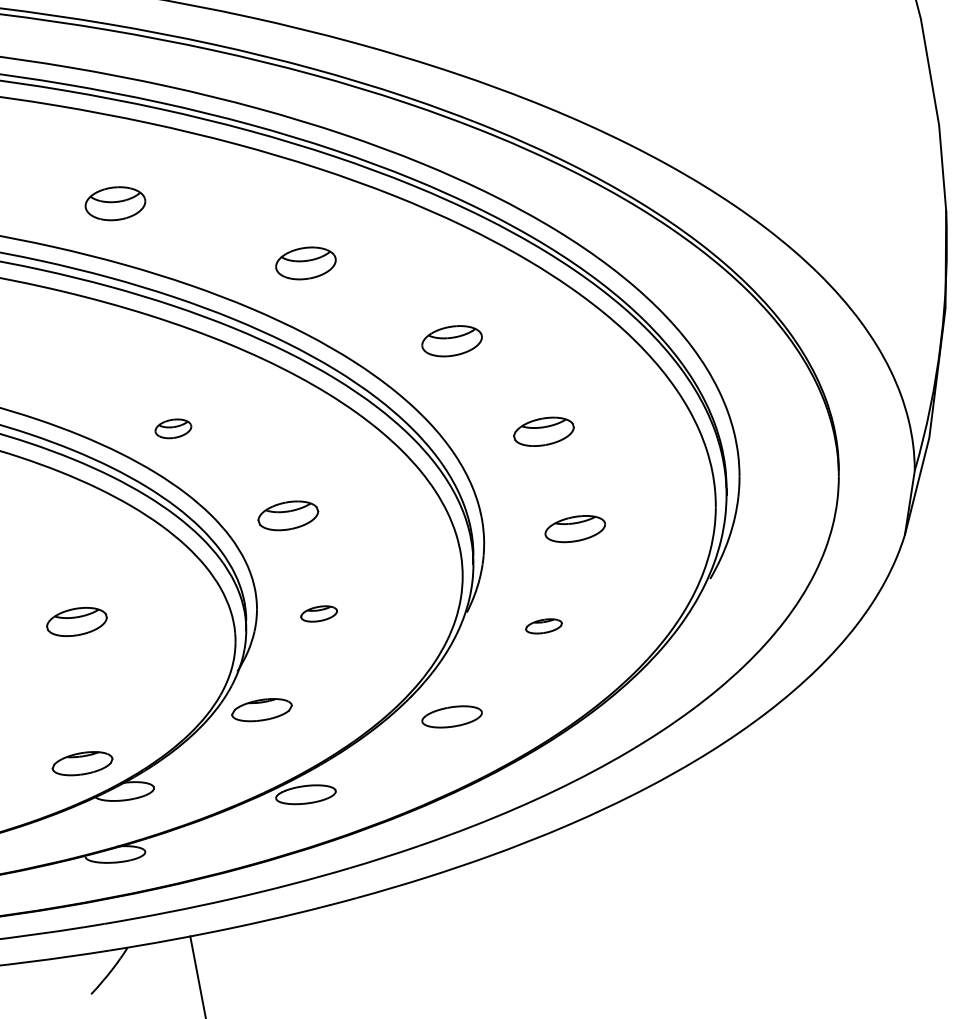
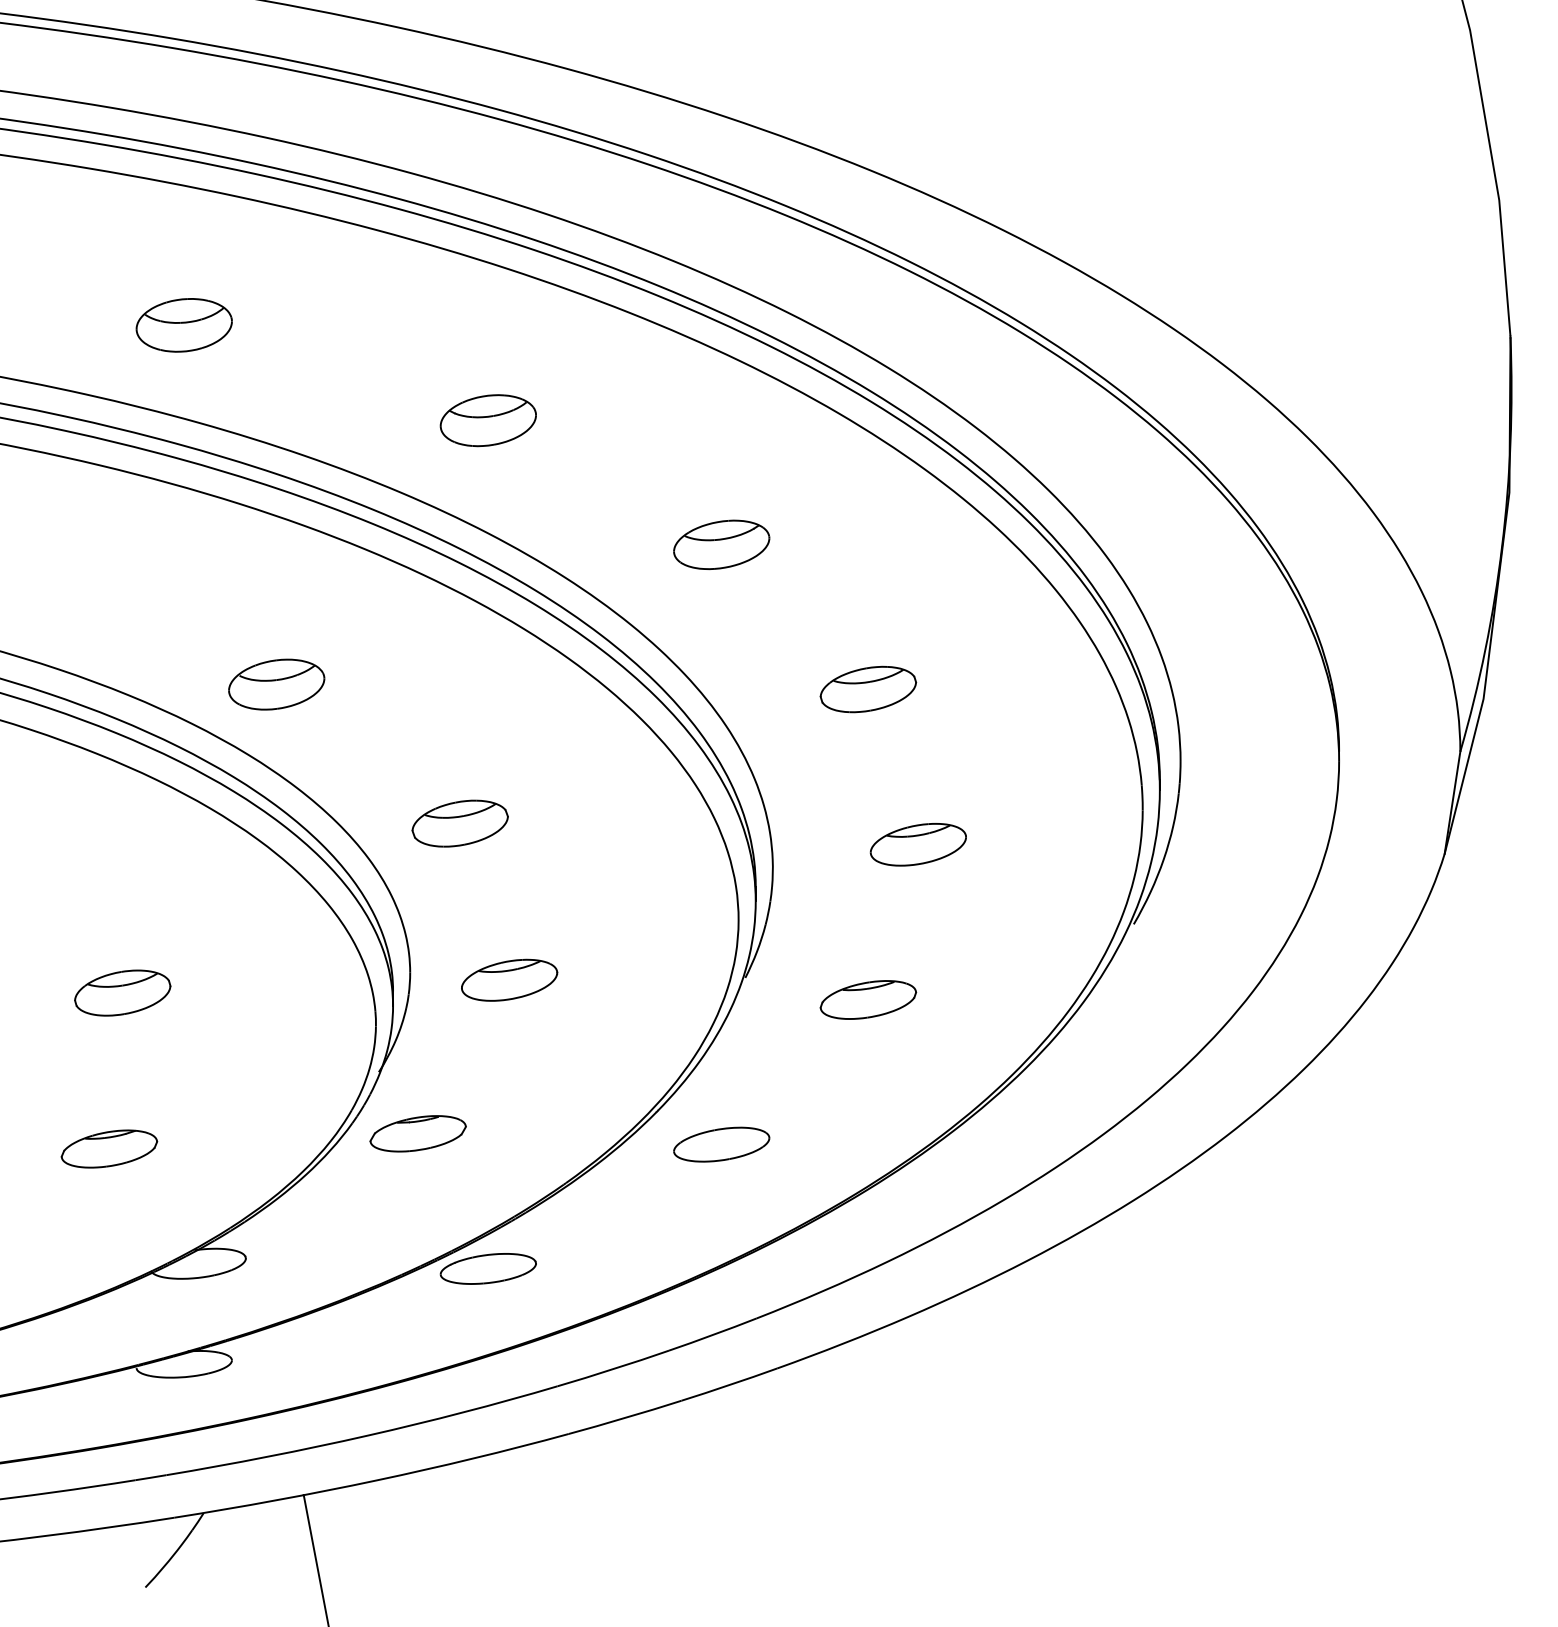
part: (173, 428) -> (276, 684), size x1.67
part: (318, 613) -> (508, 979), size x1.67
part: (543, 626) -> (867, 1000), size x1.67
part: (82, 763) -> (109, 1148), moved

